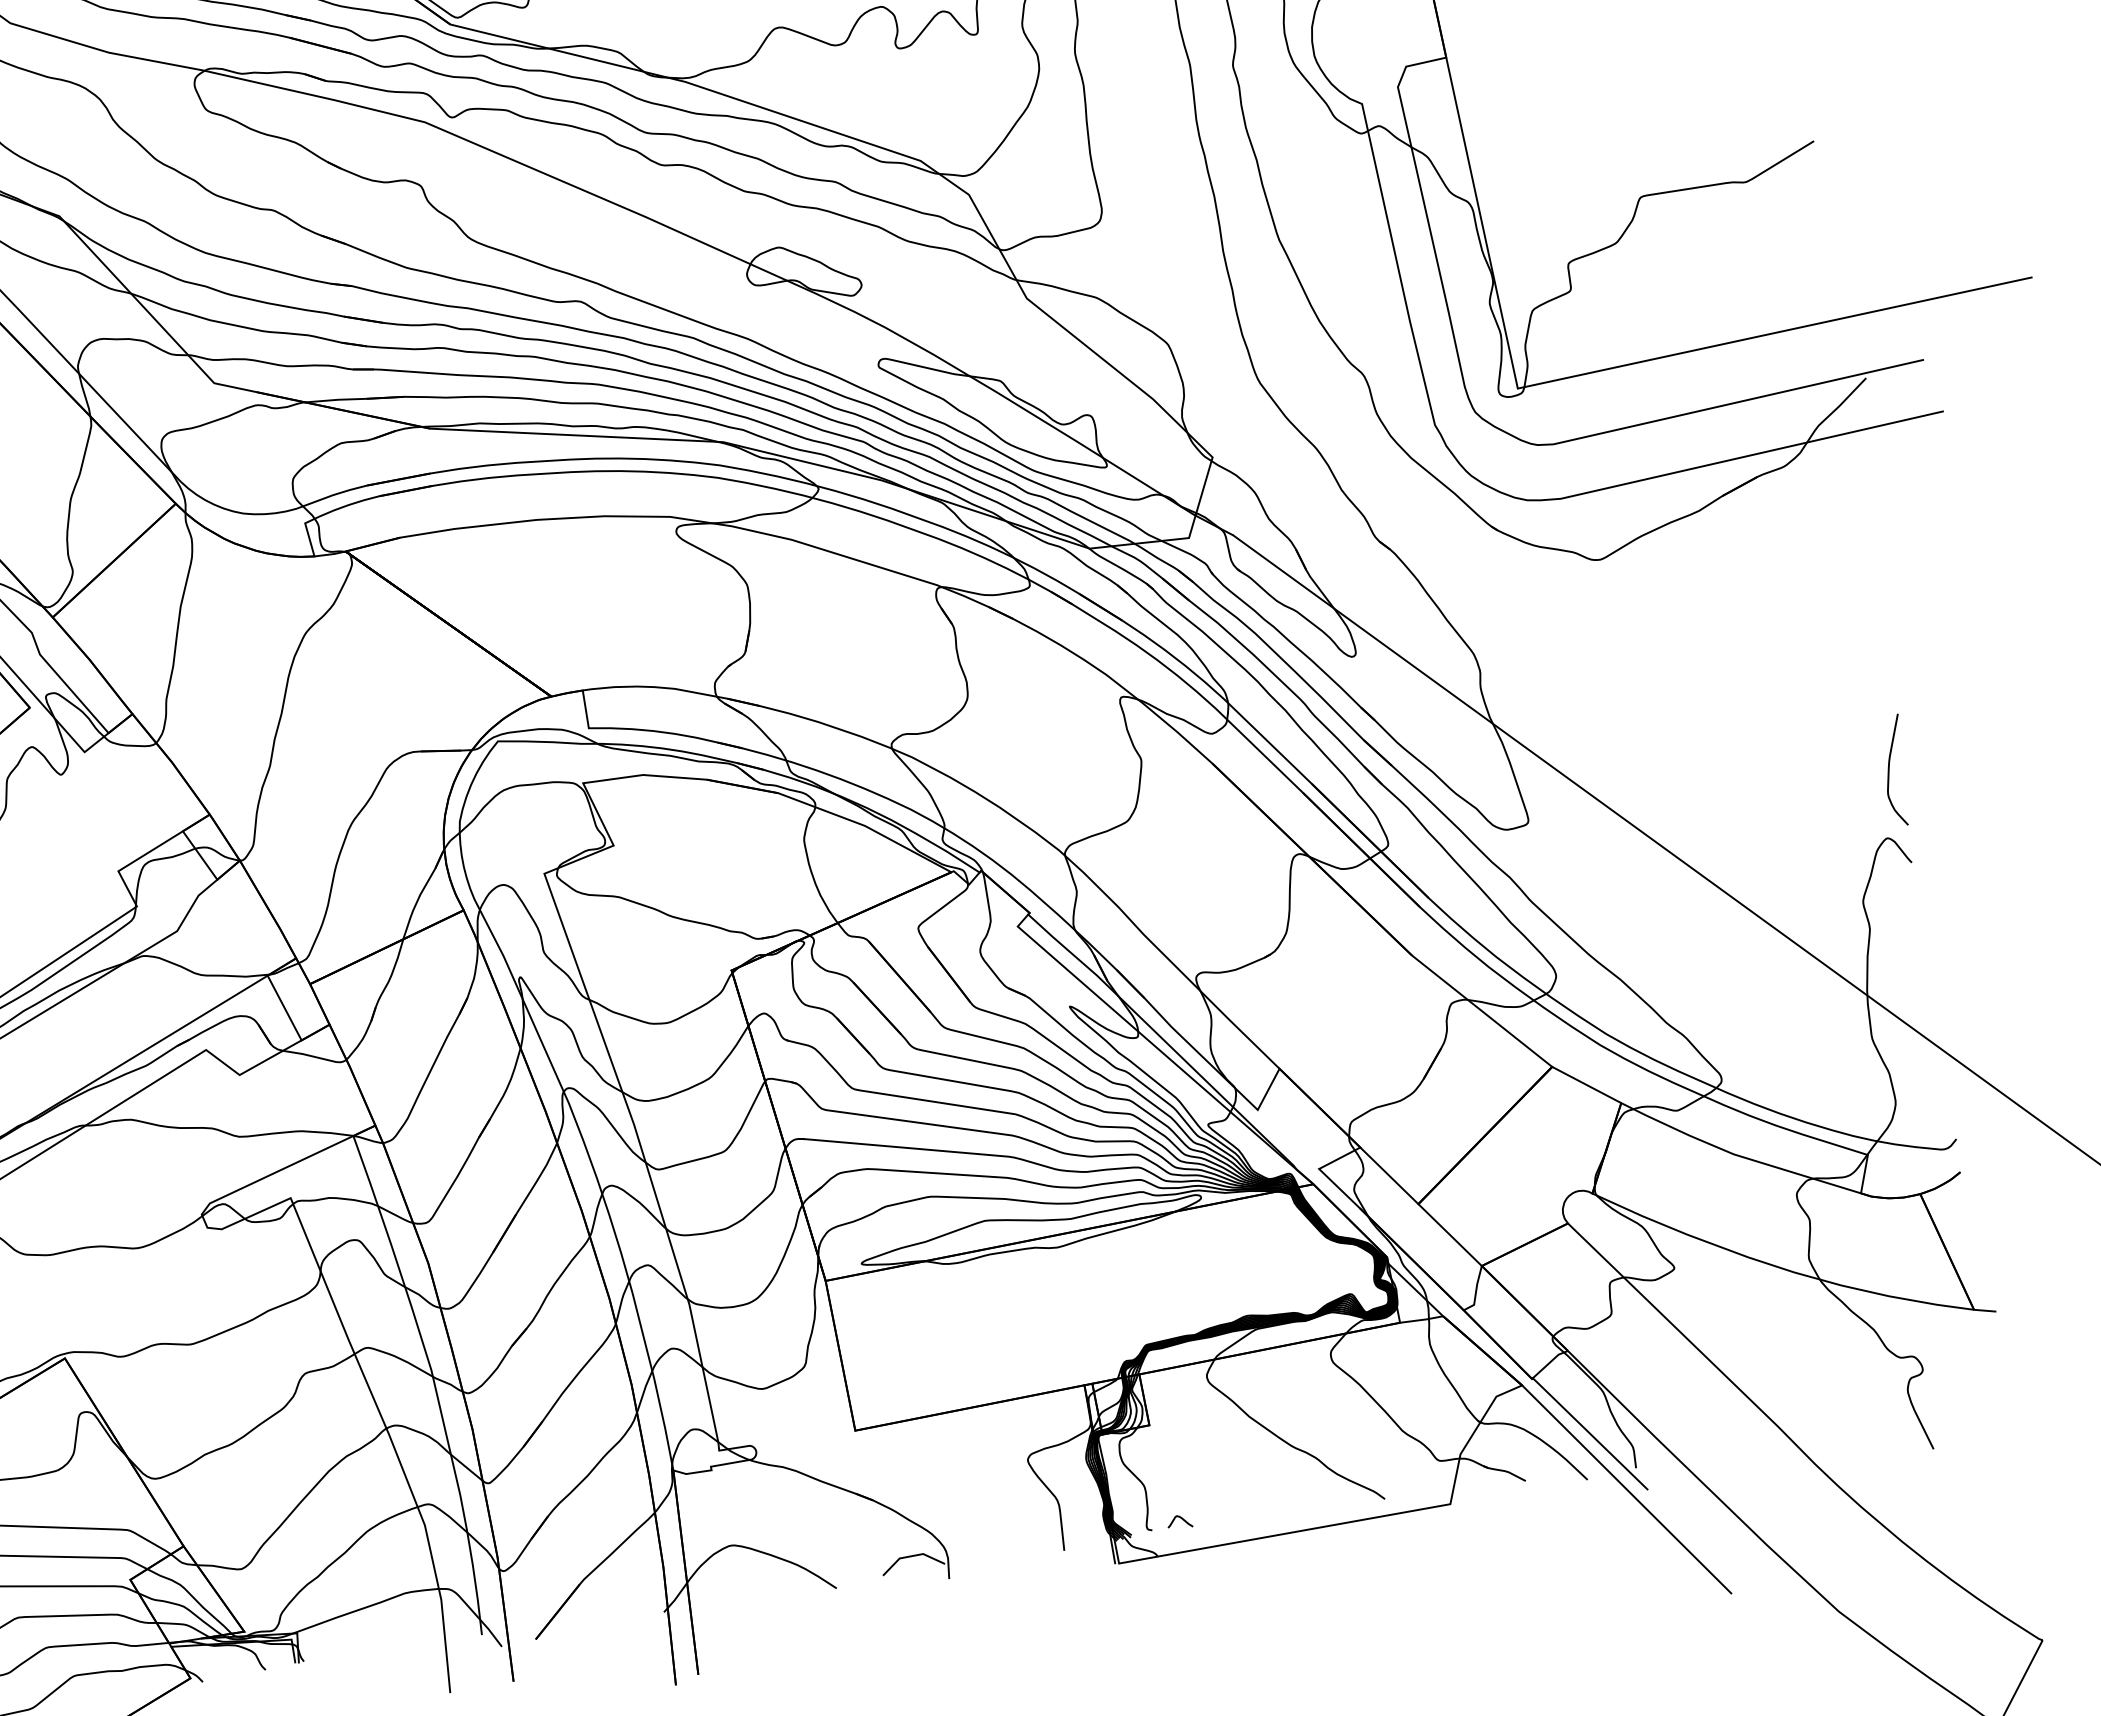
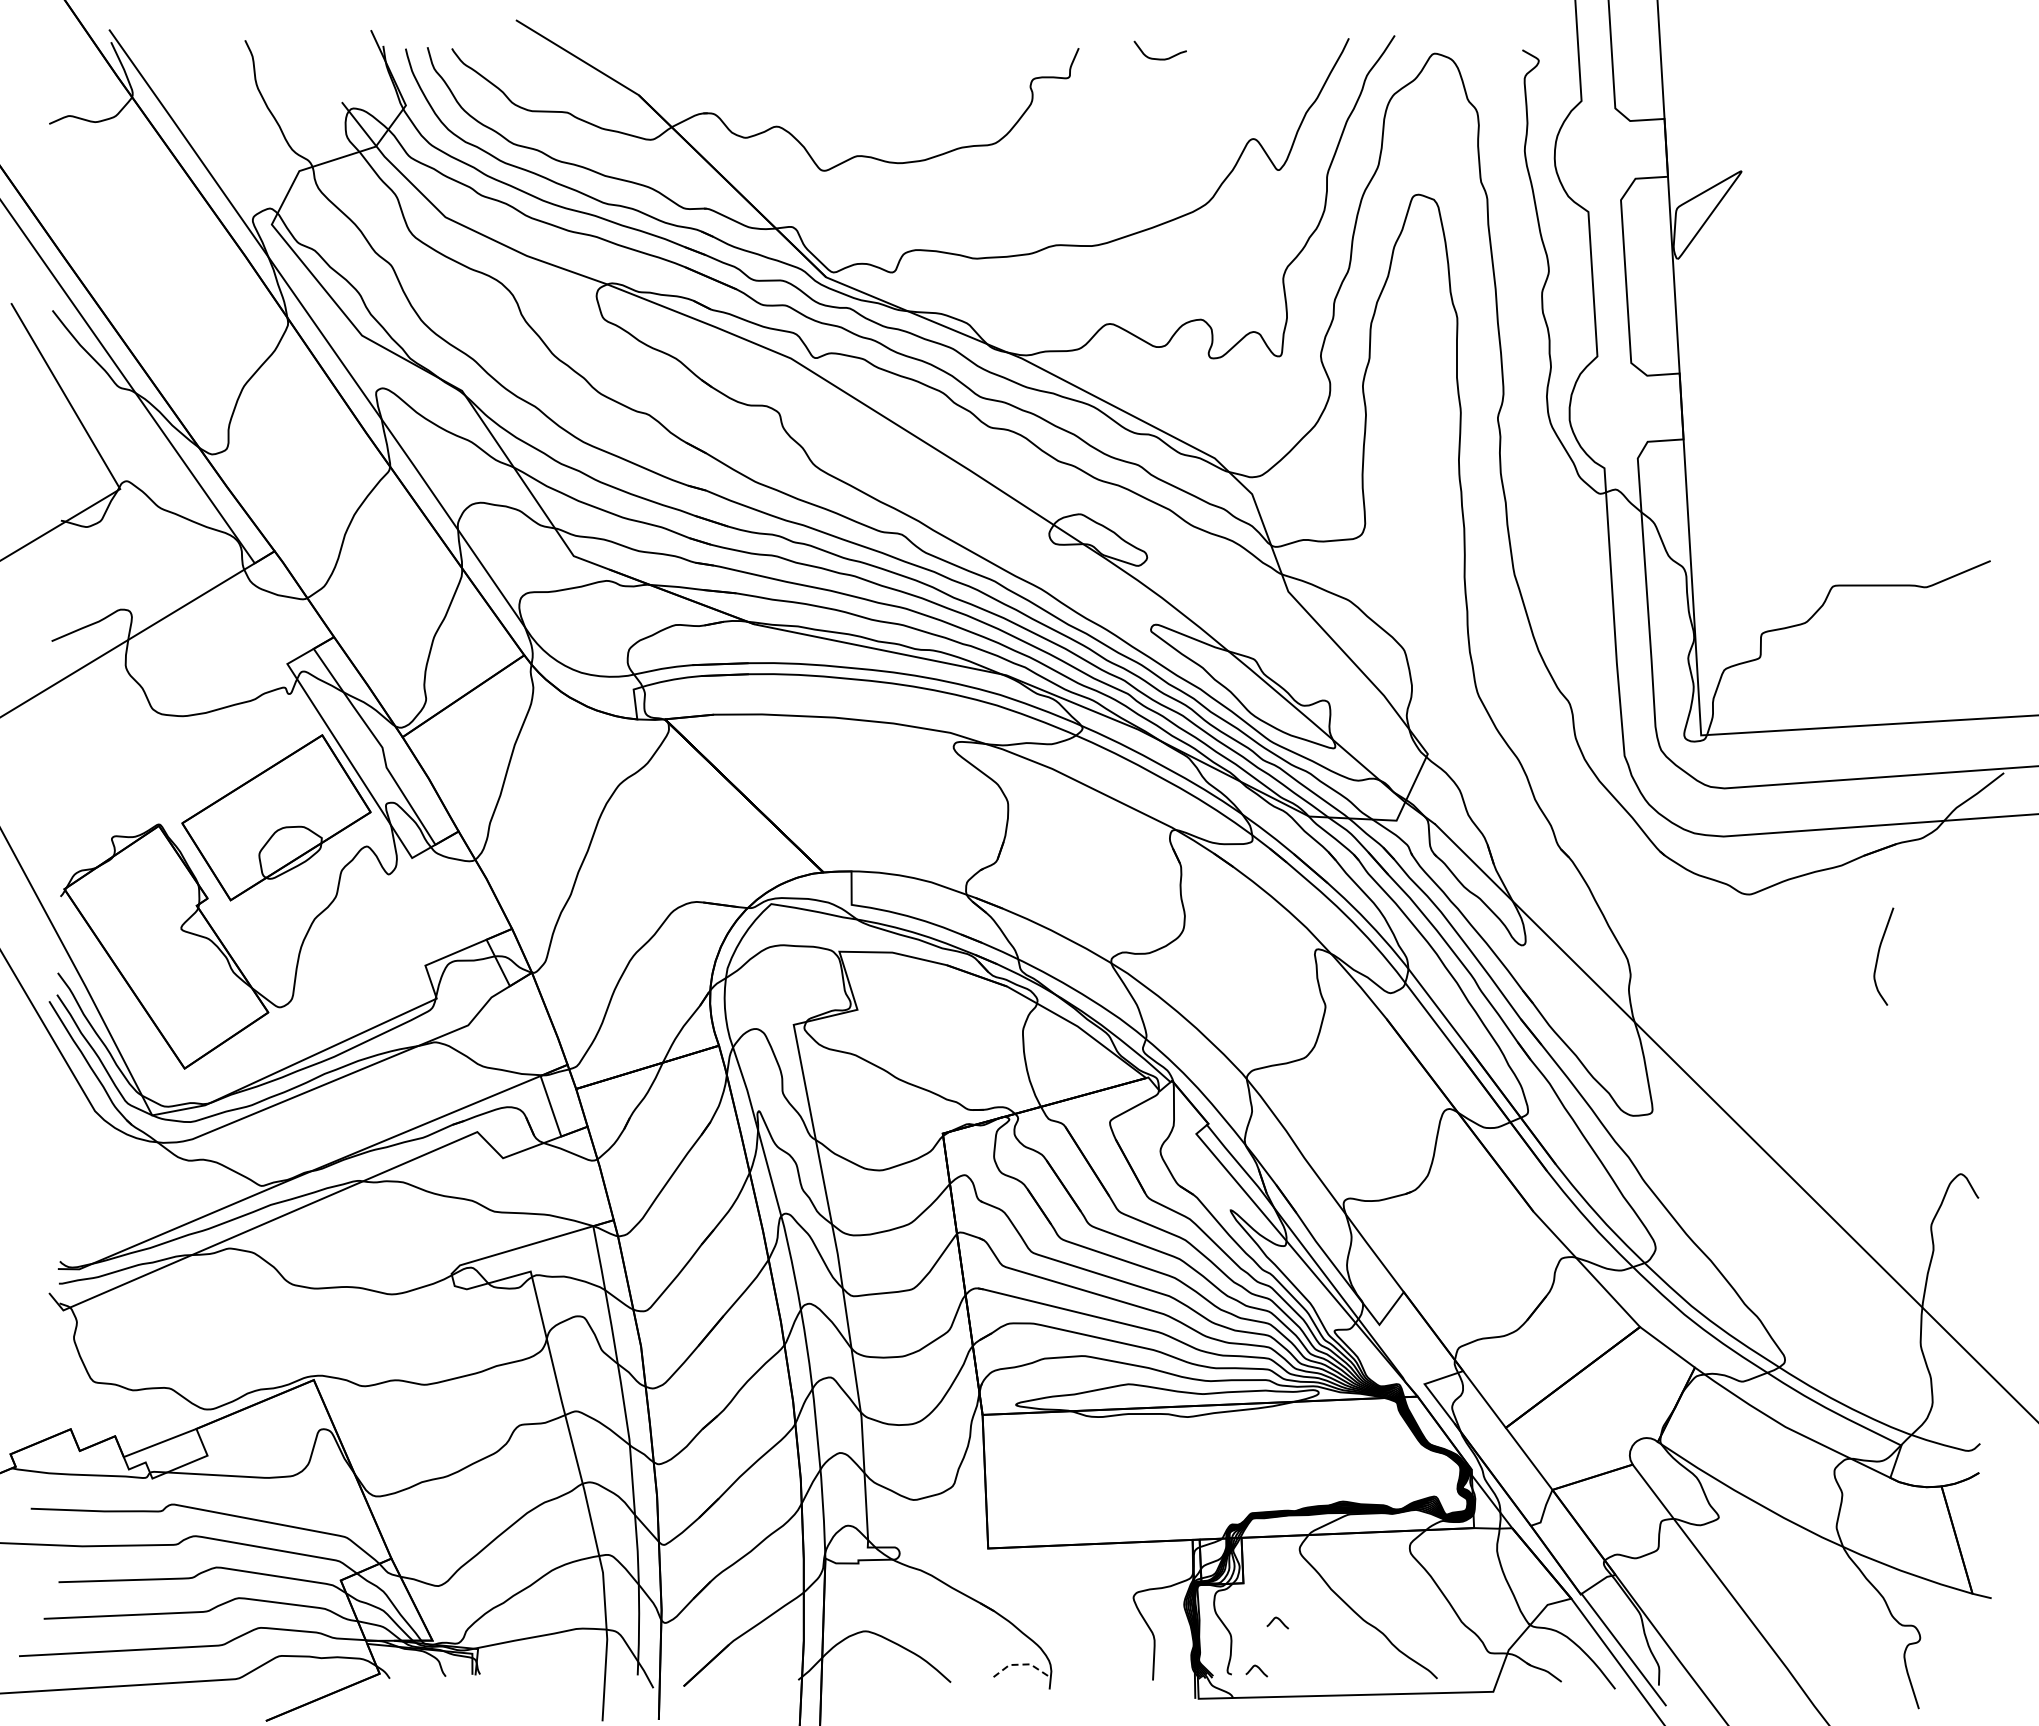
curve: (1890, 768) -> (1879, 954), moved
curve: (1196, 1461) -> (1279, 1620), added
line: (910, 1556) -> (1019, 1664), solid -> dashed

